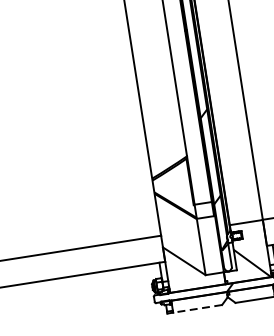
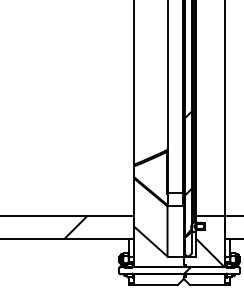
hatch: (97, 258) -> (75, 227), added
line: (197, 308) -> (155, 284), dashed -> solid

